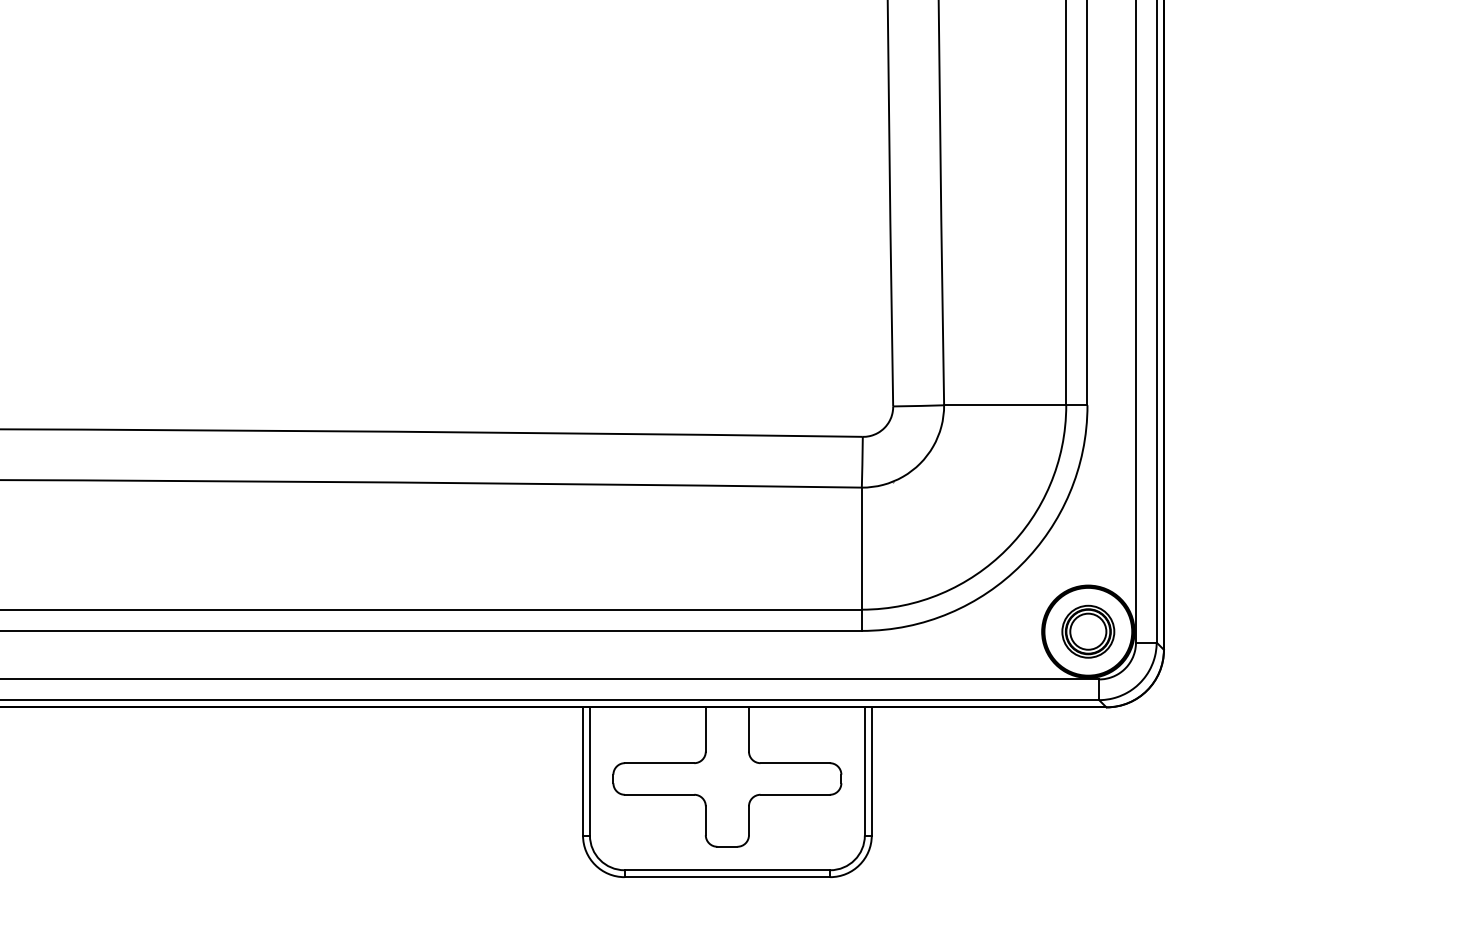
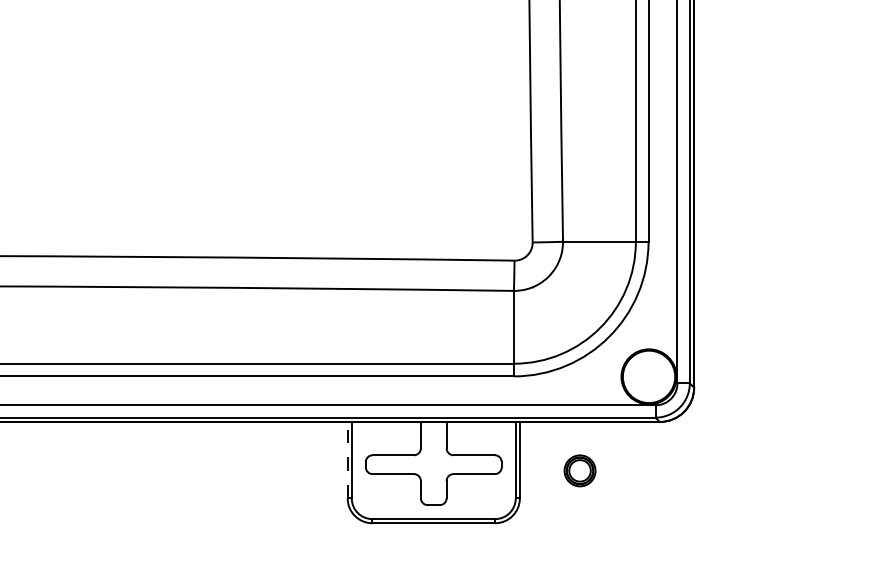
part: (1087, 631) -> (579, 470), moved
line: (582, 770) -> (347, 459), solid -> dashed

